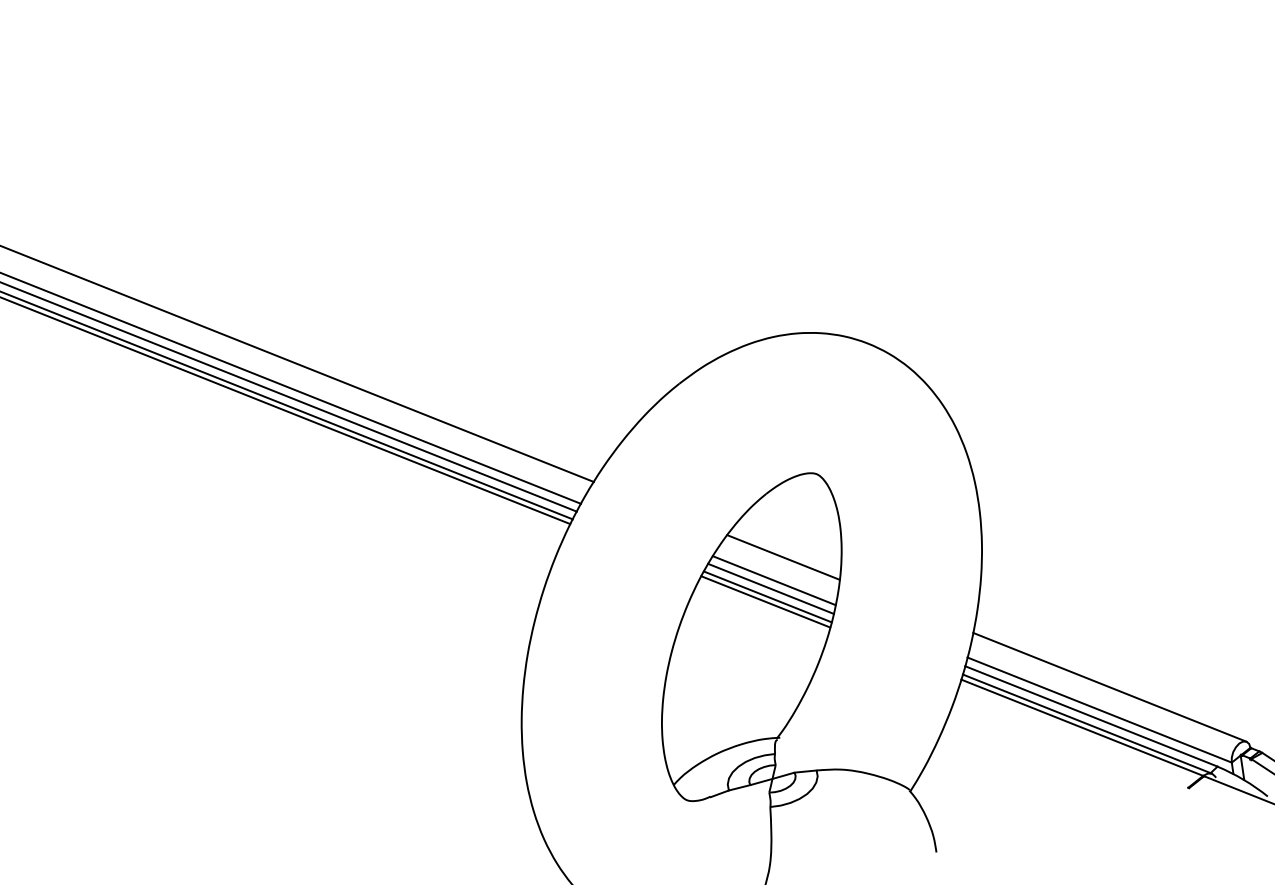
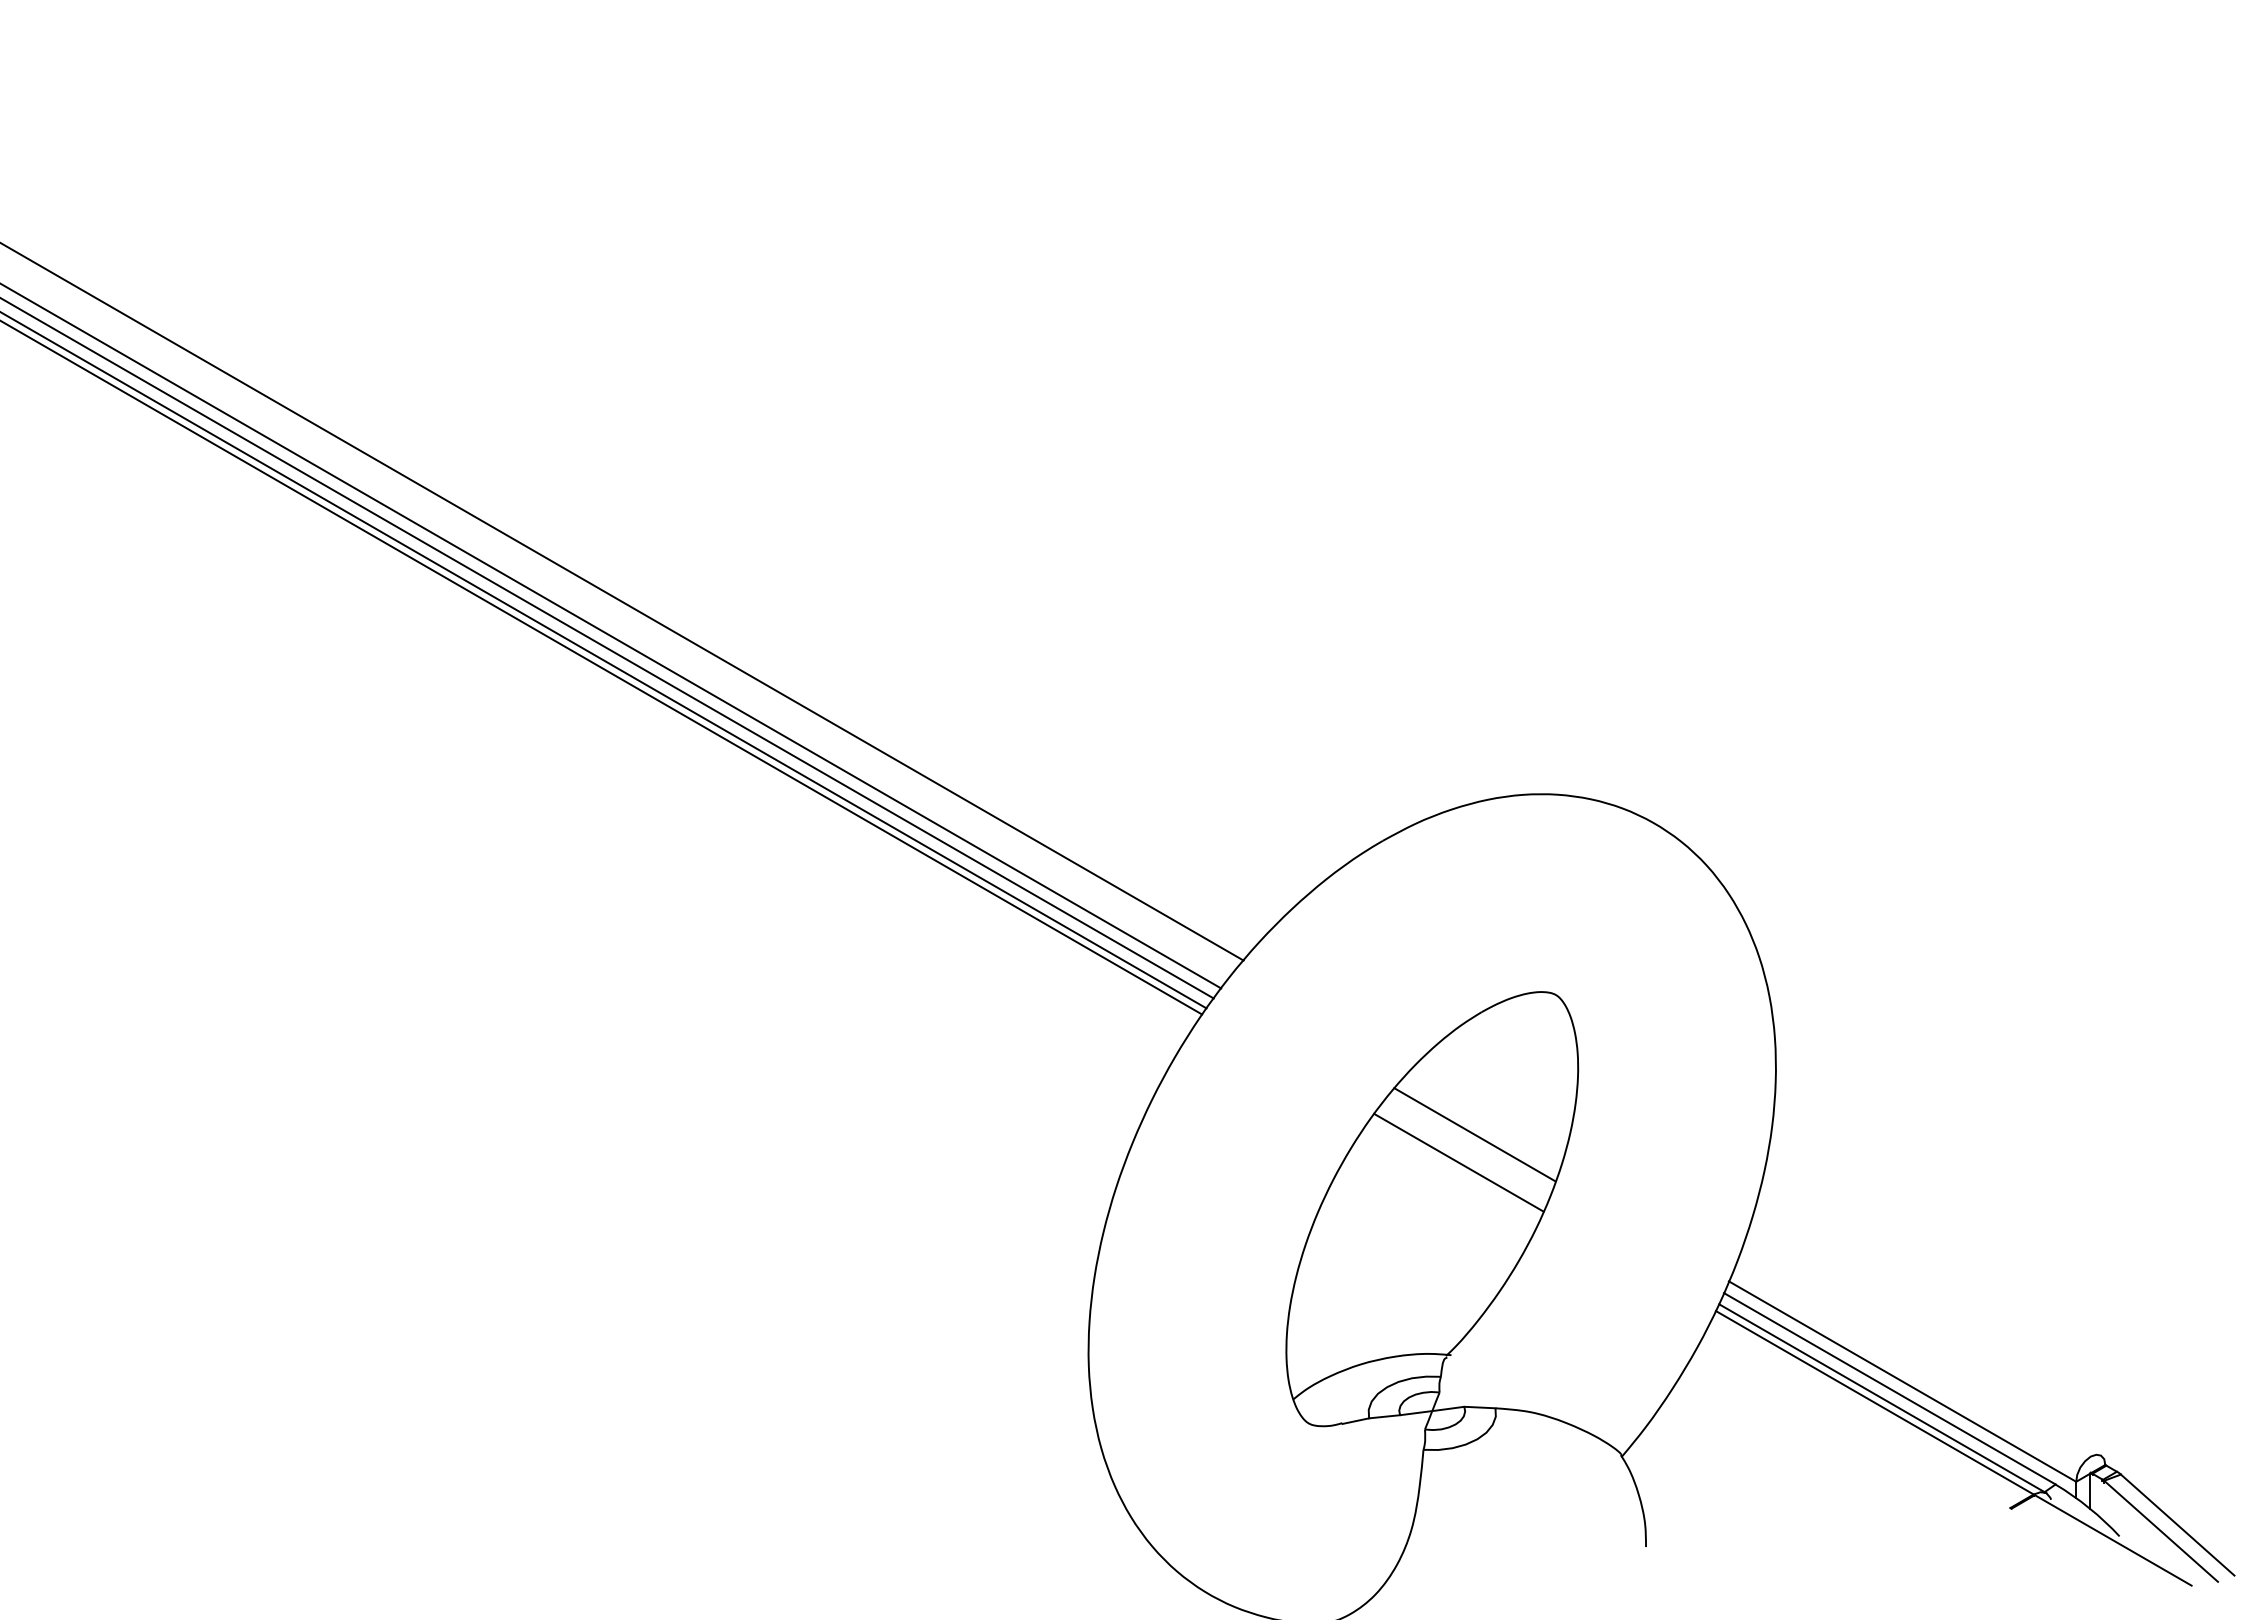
line: (783, 557) -> (1492, 1104), removed
line: (770, 588) -> (1468, 1145), removed
line: (767, 596) -> (1462, 1155), removed
line: (1109, 687) -> (1920, 1351), removed

